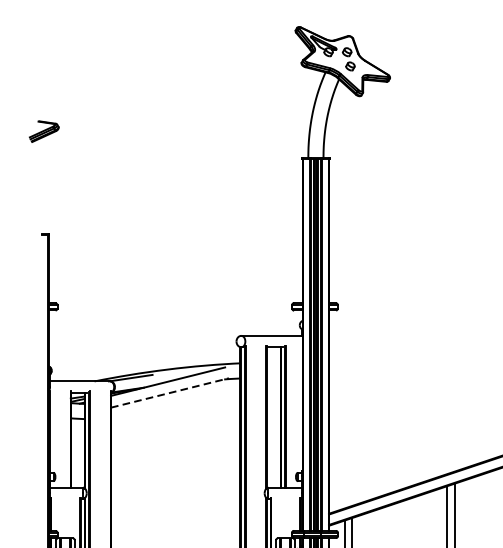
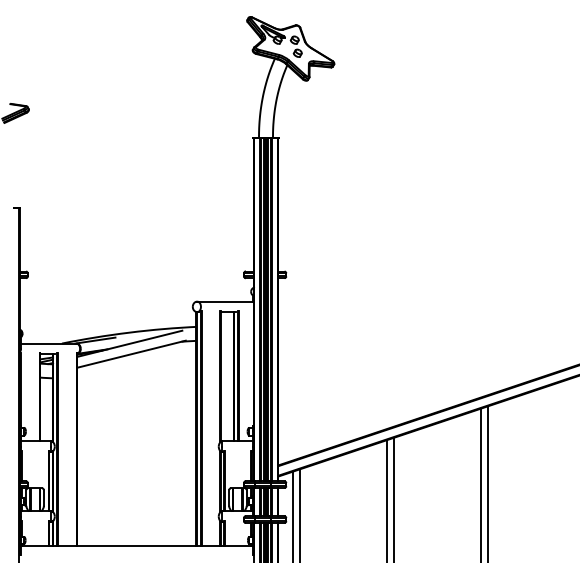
line: (169, 393) -> (131, 354), dashed -> solid

